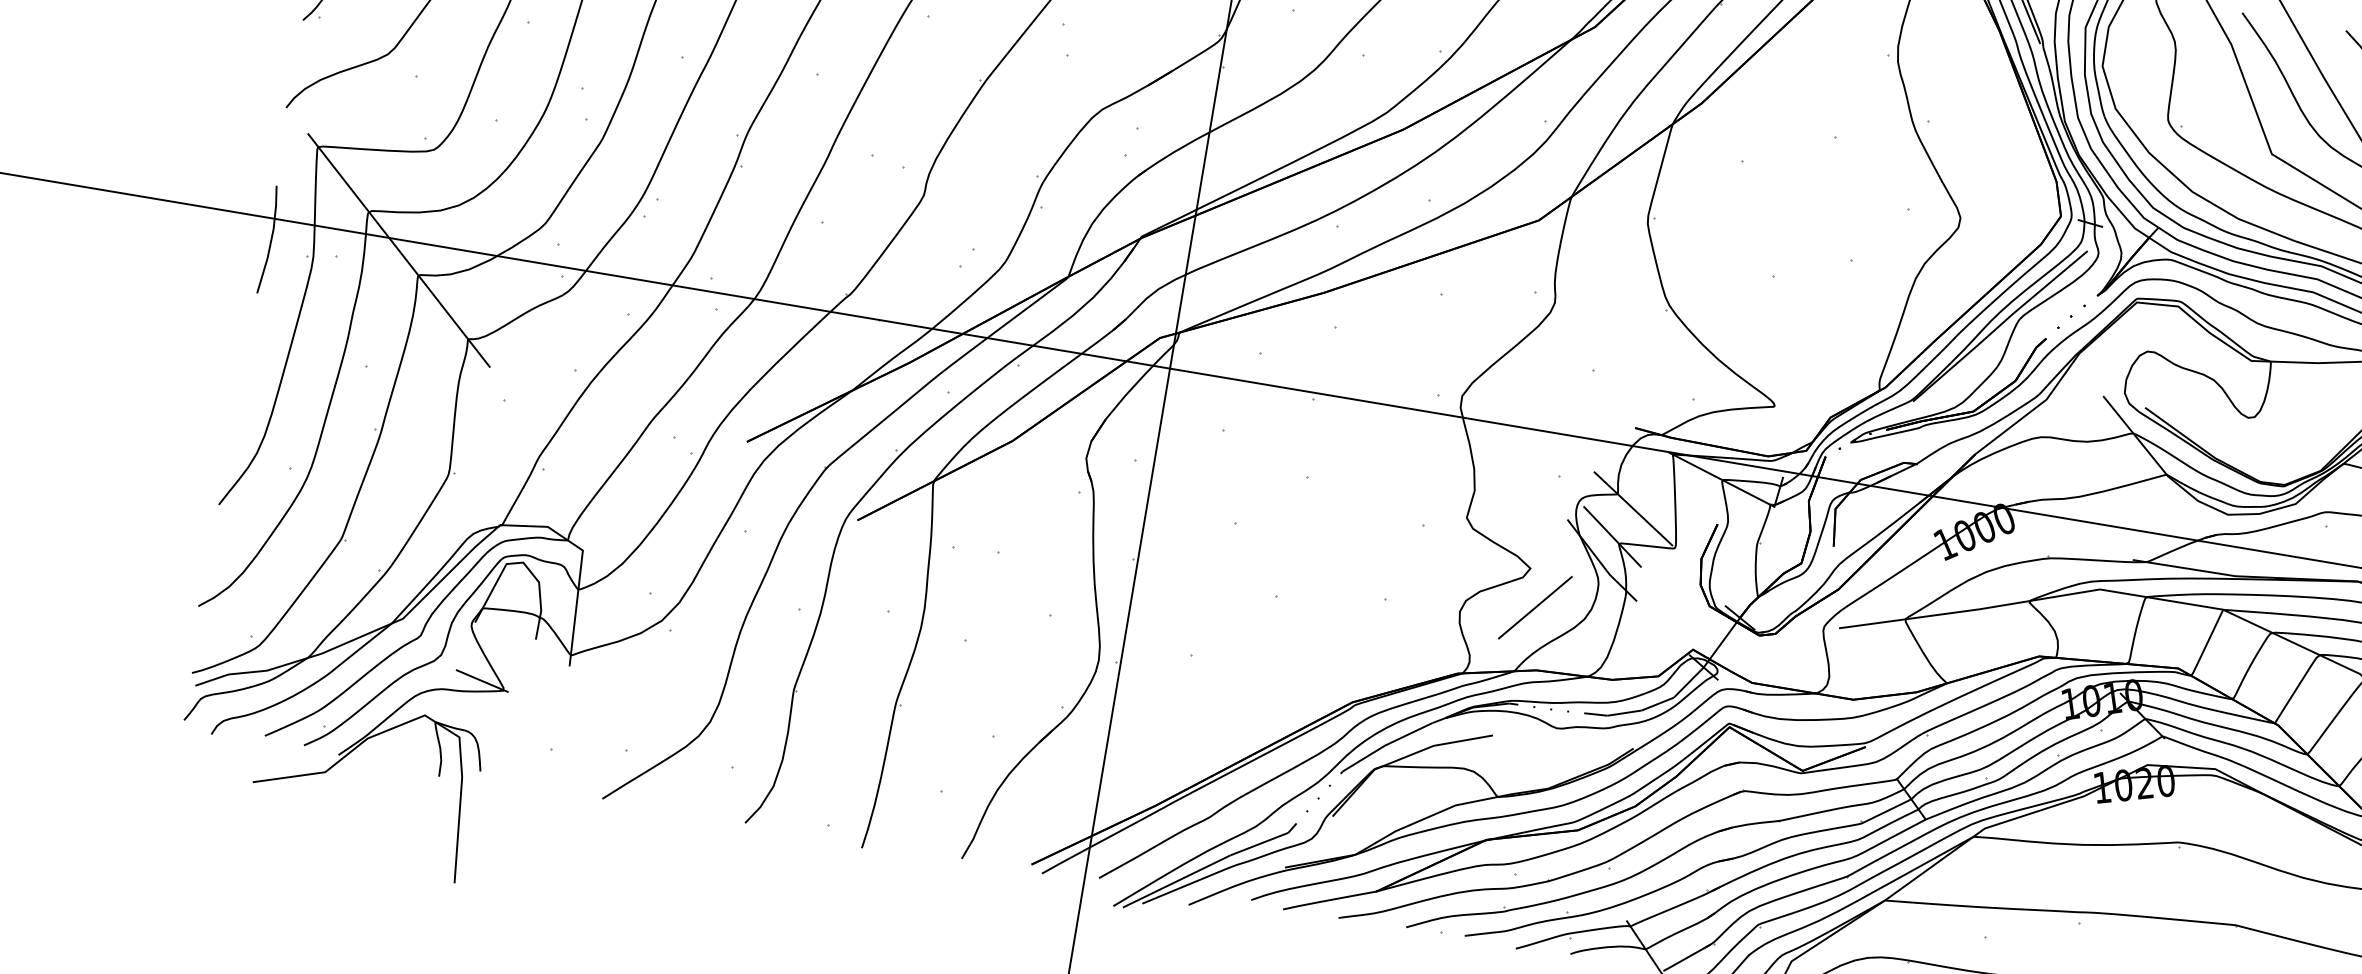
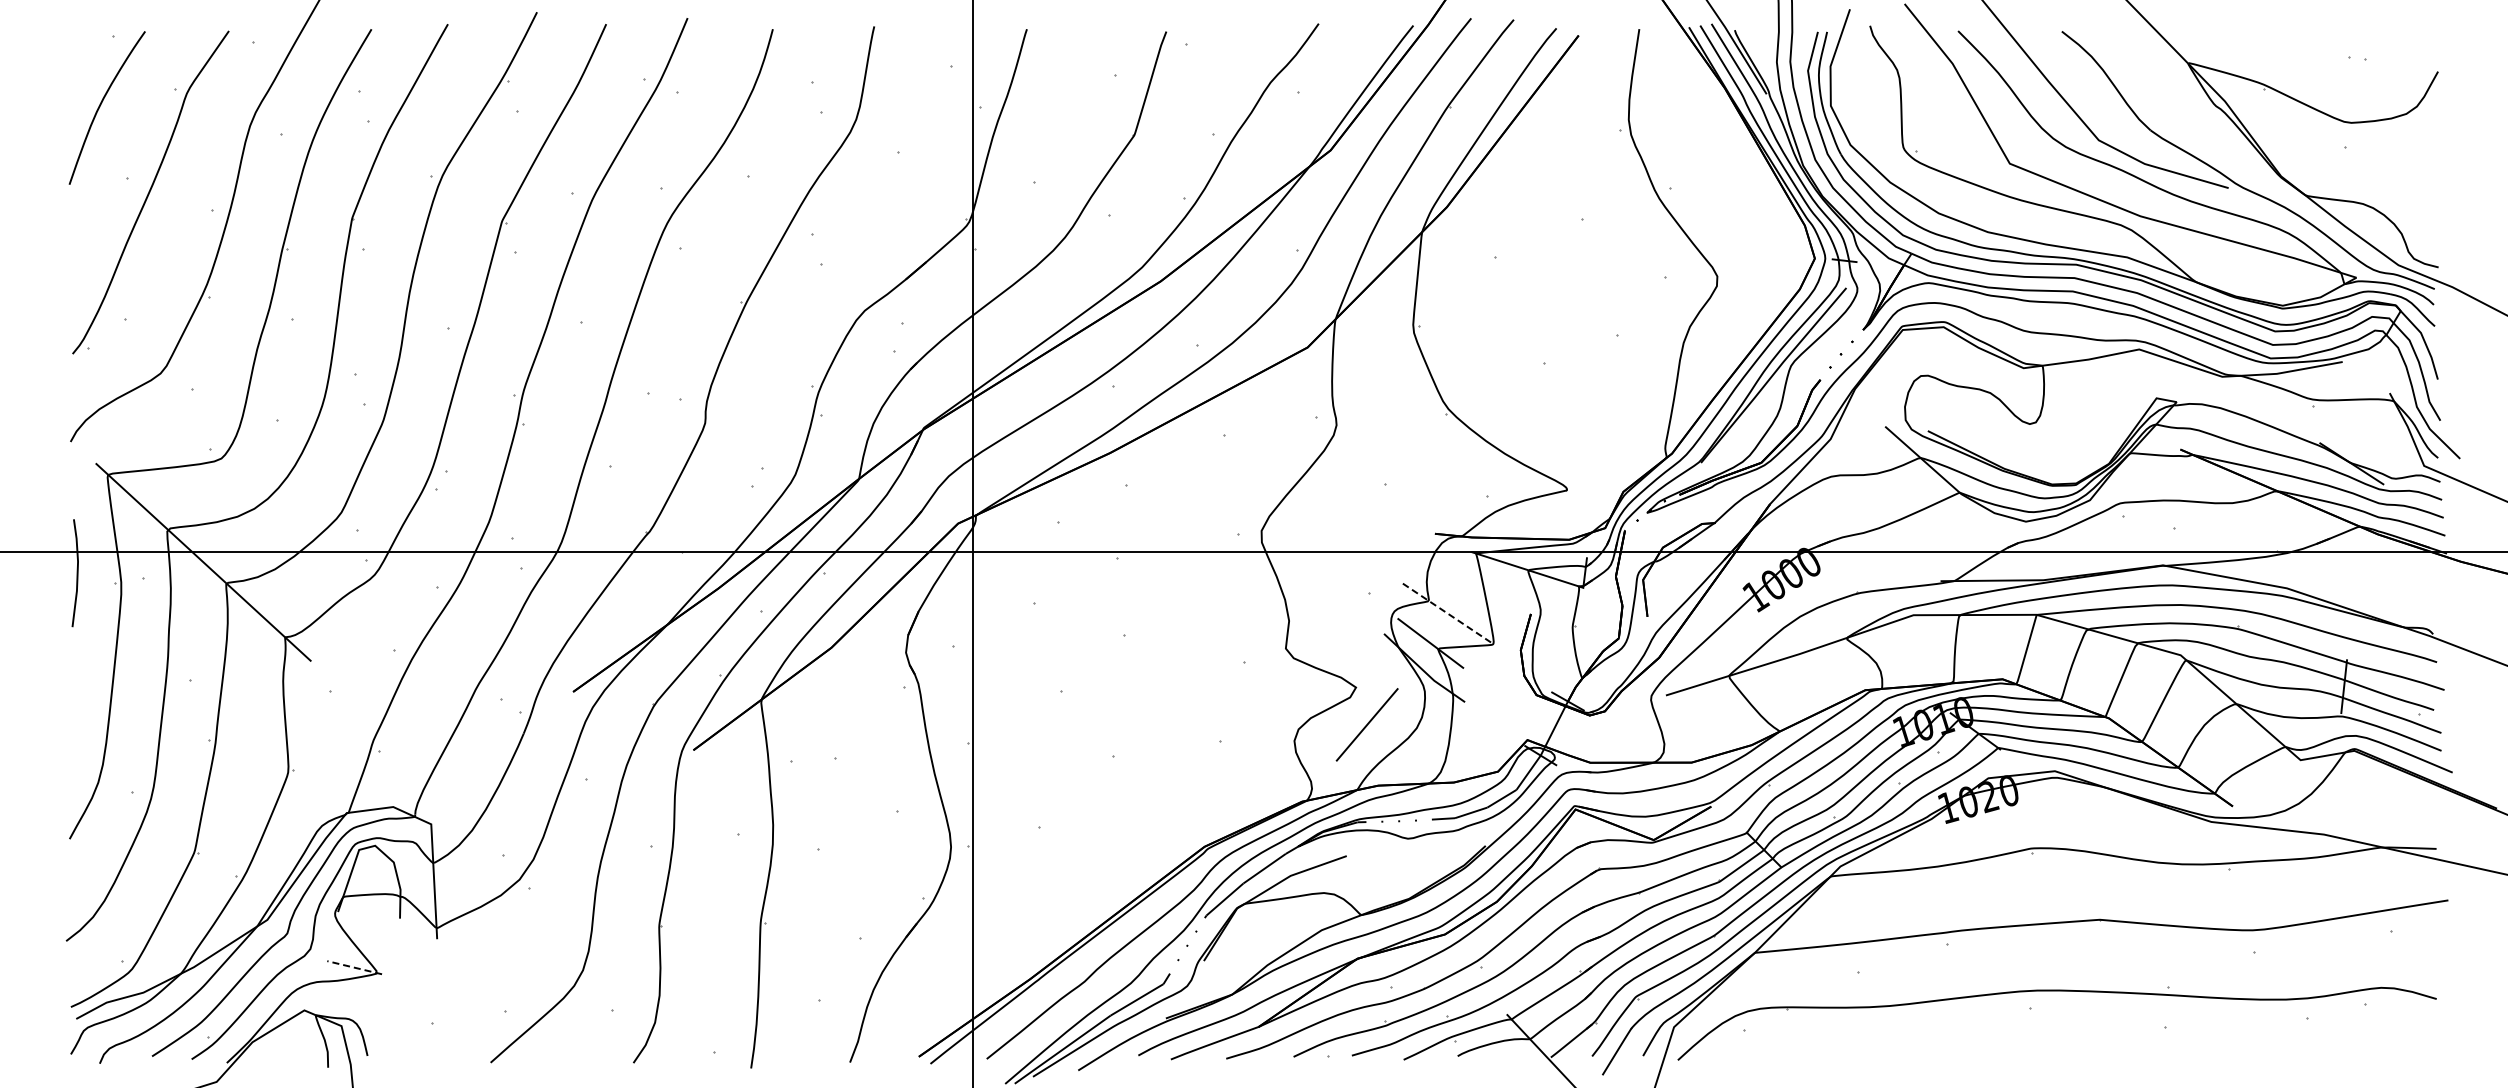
line: (1633, 508) -> (1446, 612), solid -> dashed
line: (482, 680) -> (354, 967), solid -> dashed

